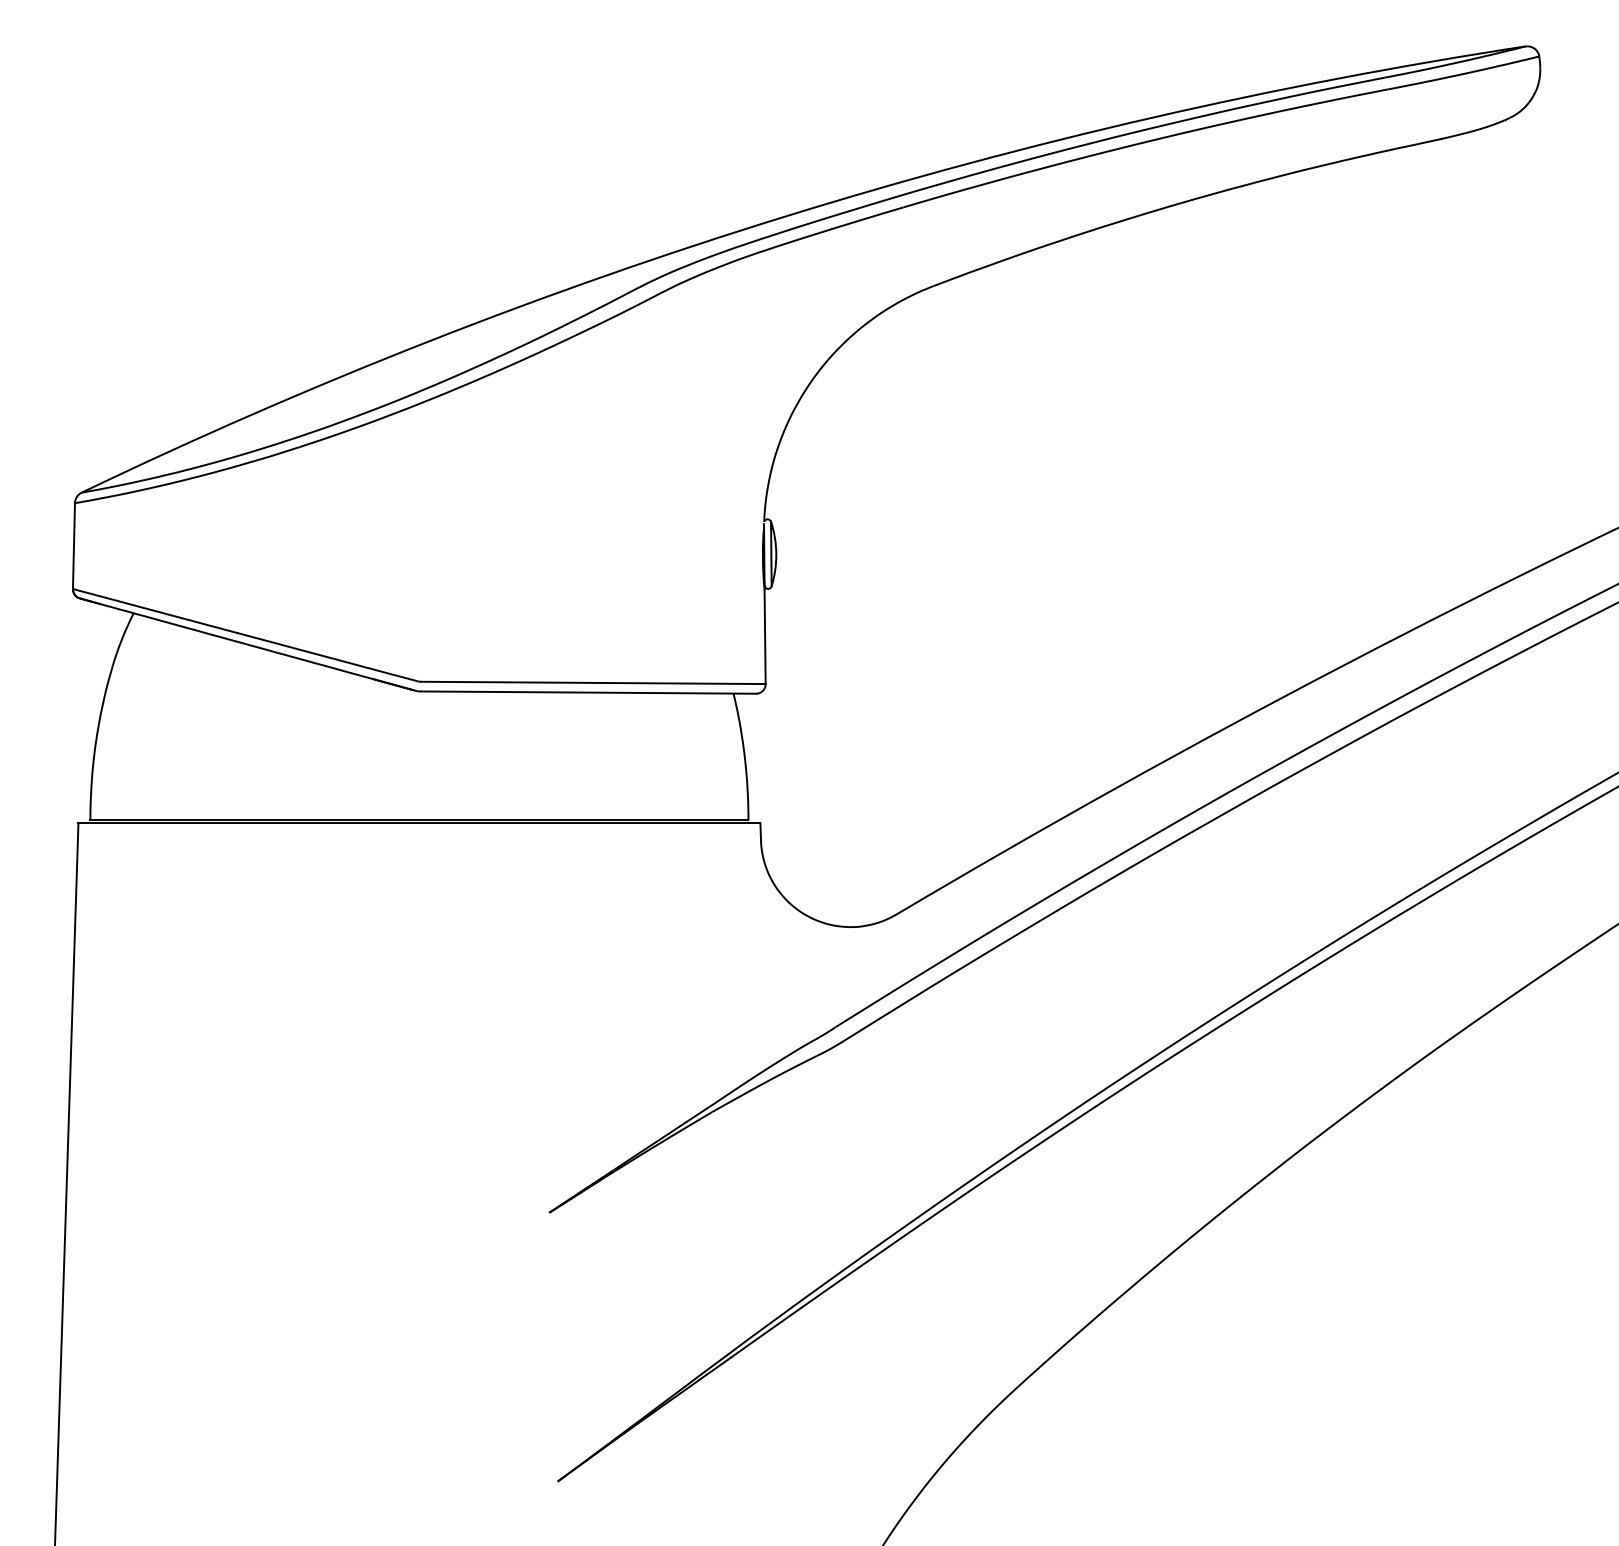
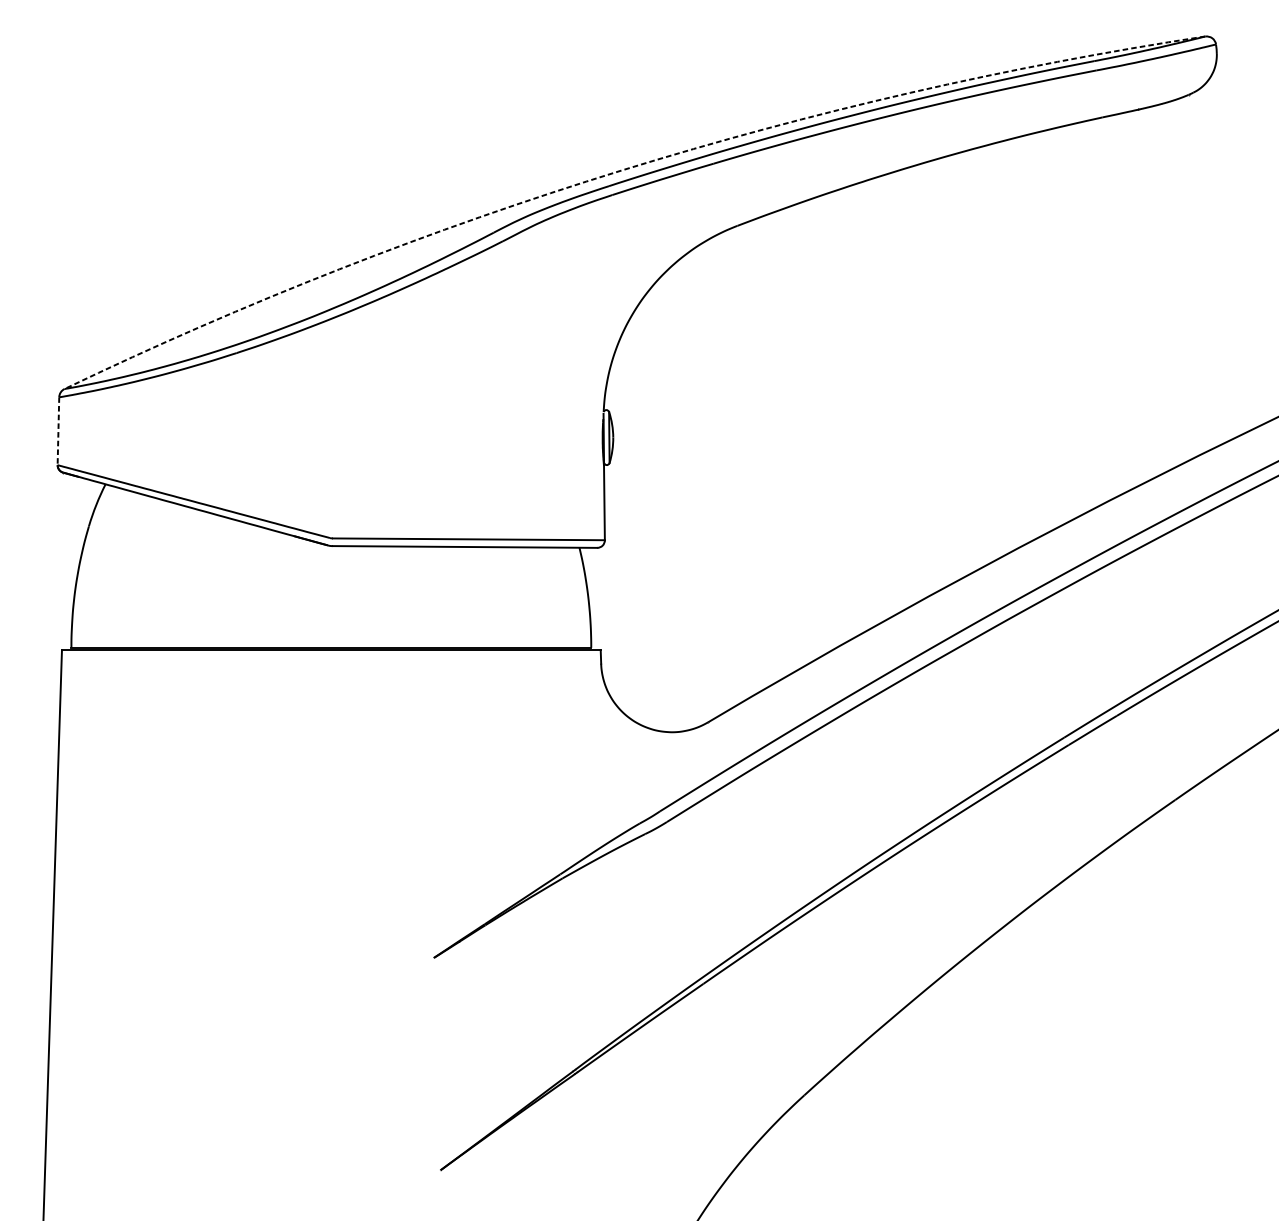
arc: (787, 215) -> (622, 170), solid -> dashed
line: (73, 546) -> (58, 431), solid -> dashed

